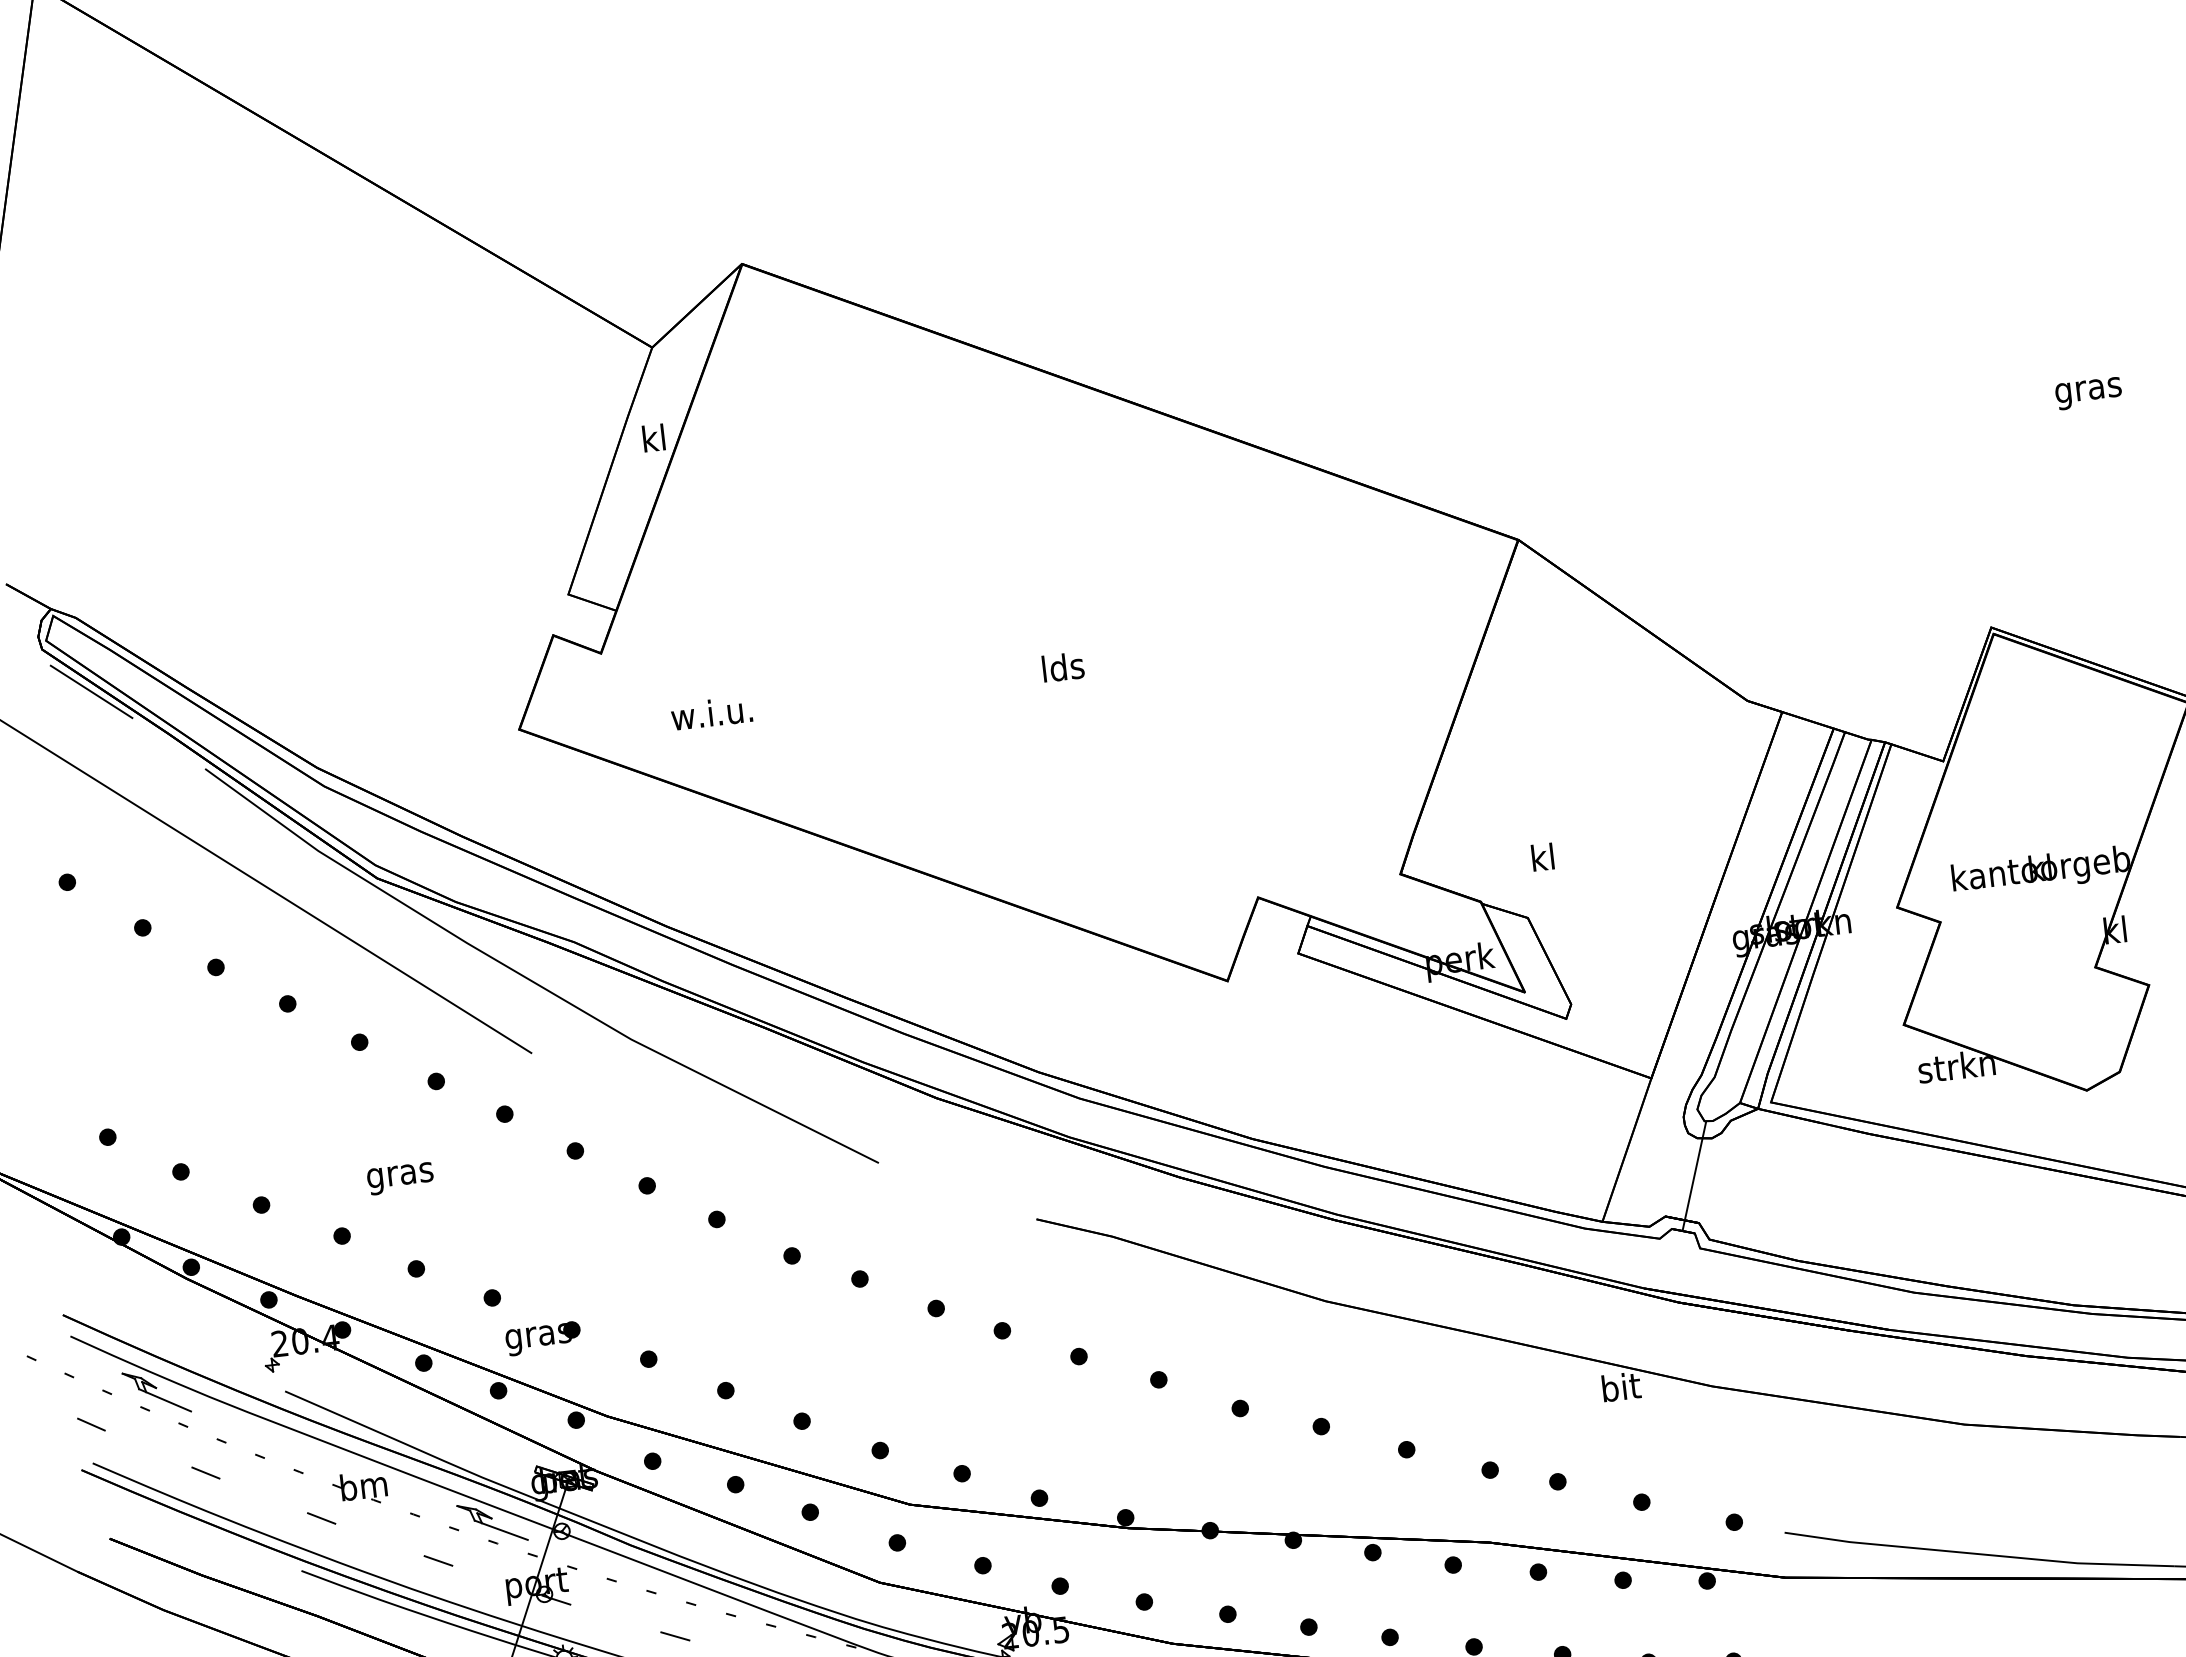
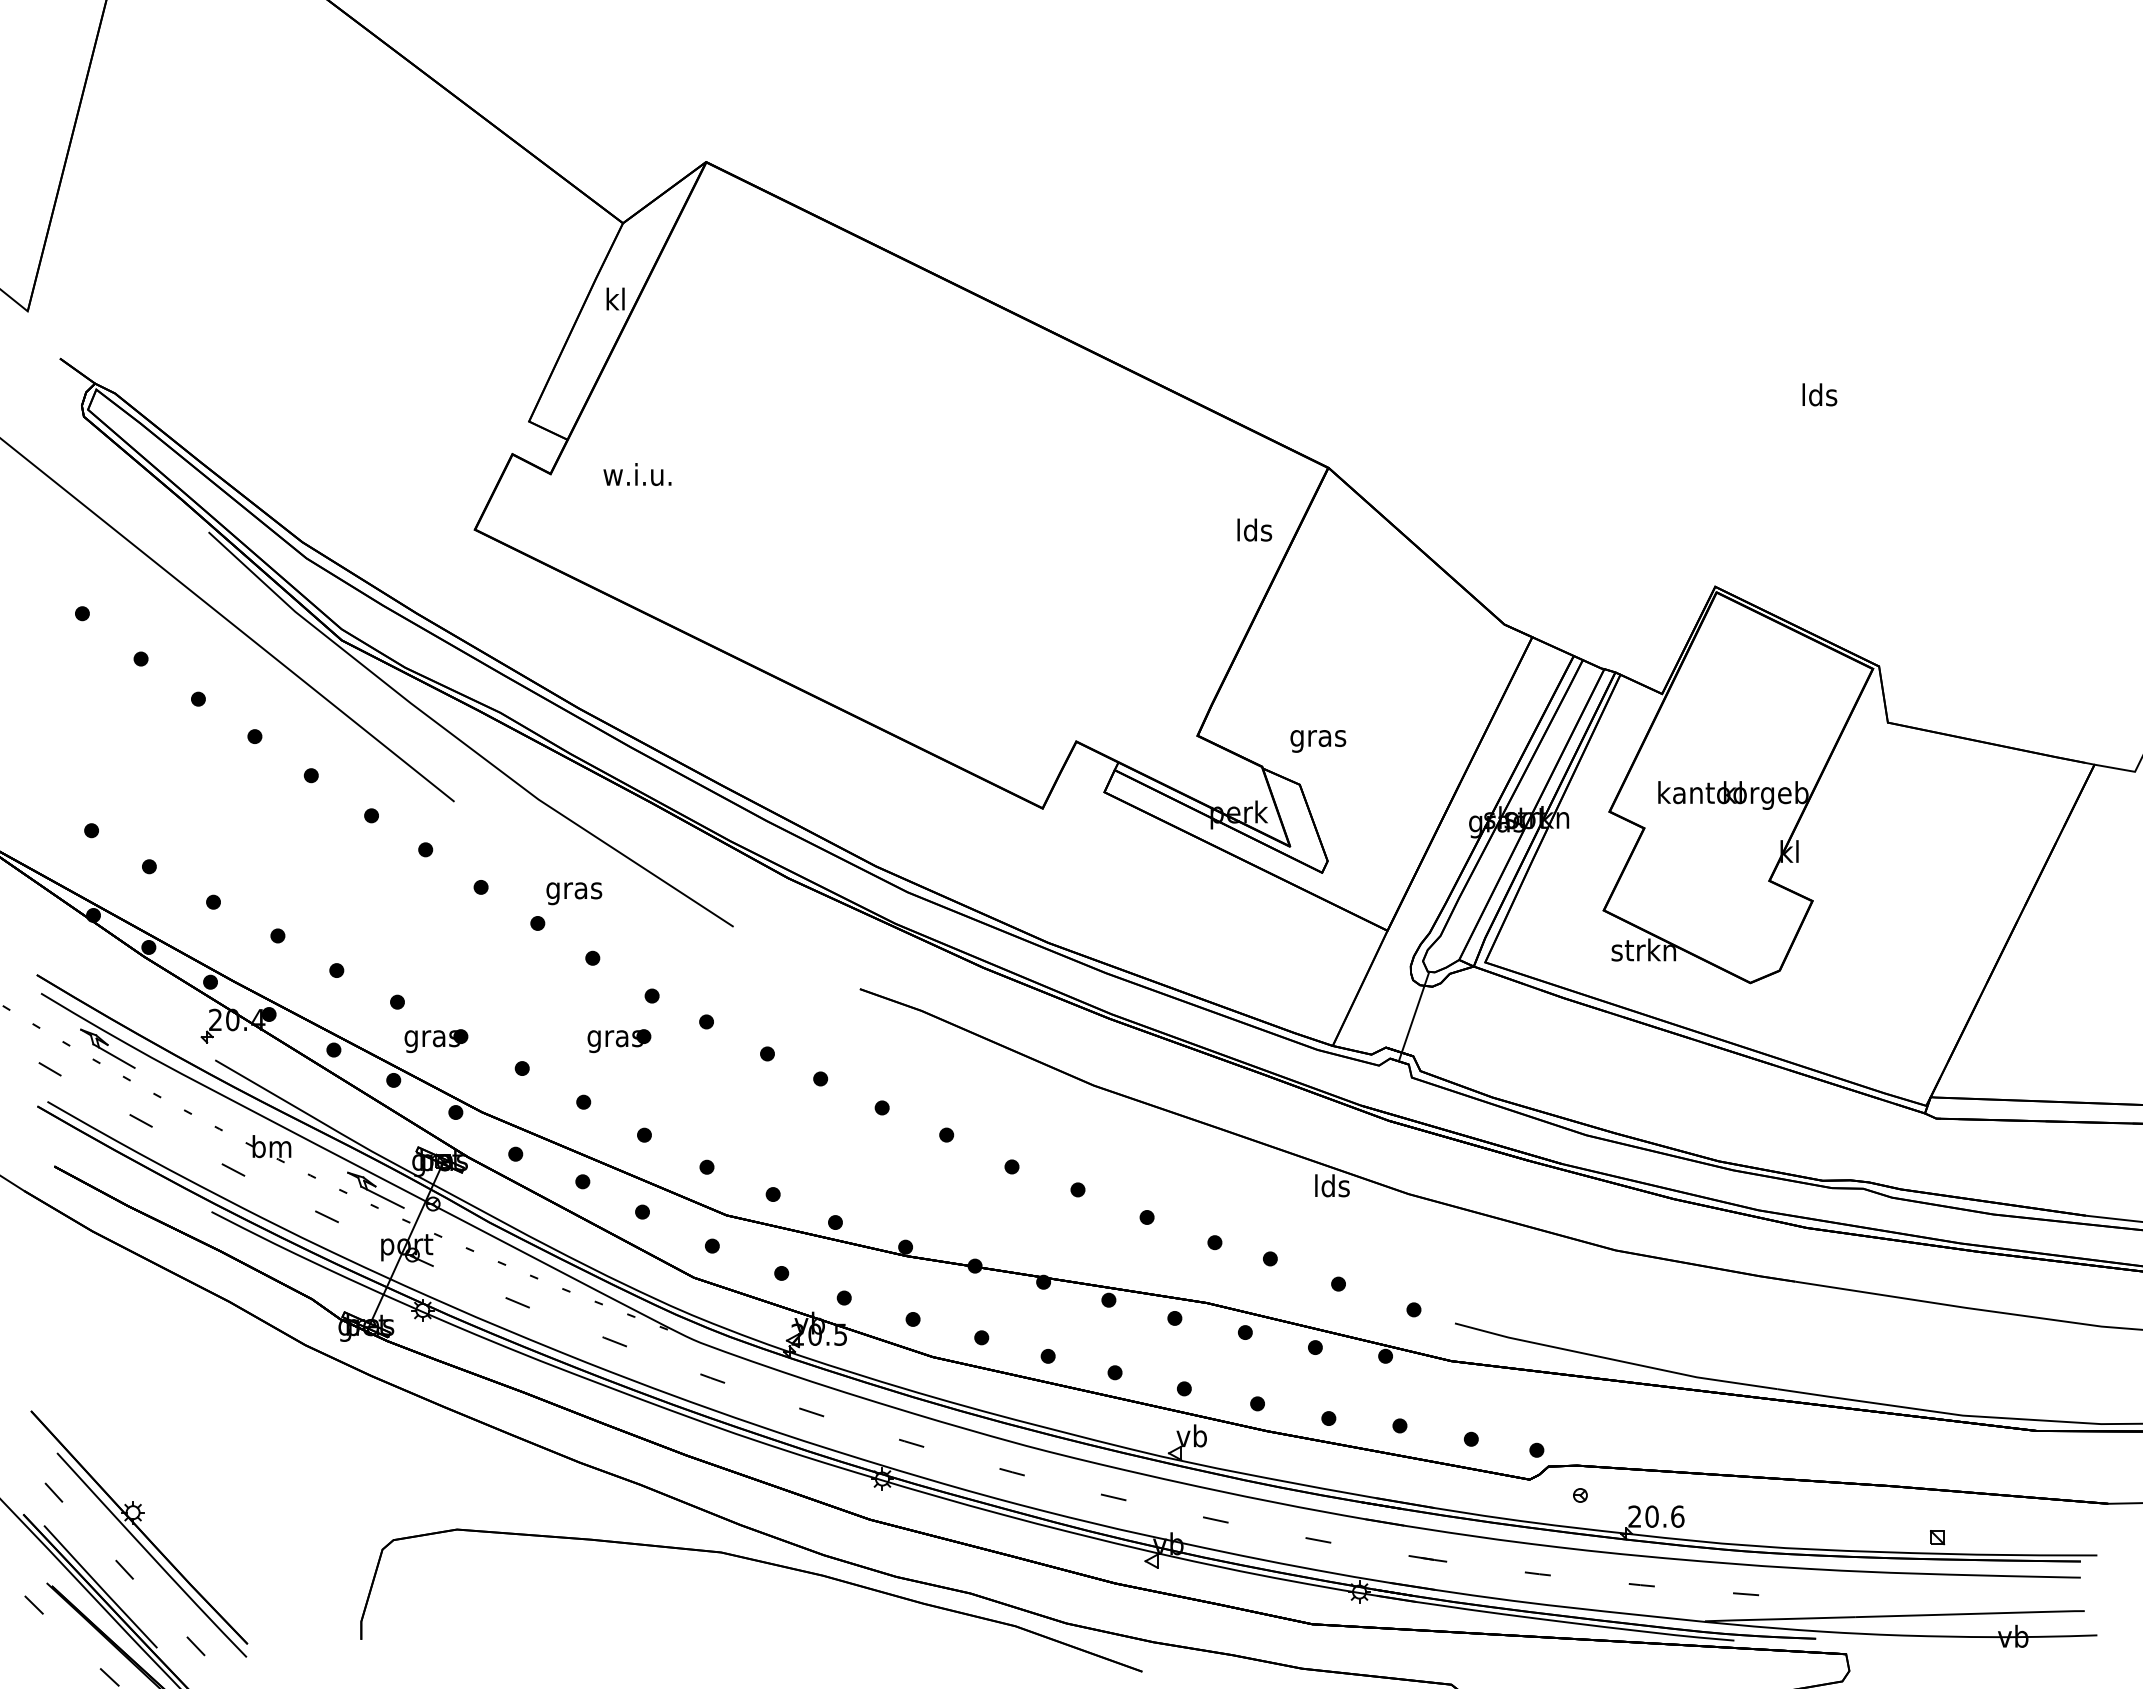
text: (2088, 389) -> (1819, 397), gras -> lds
text: (1062, 666) -> (1254, 529), moved
line: (90, 691) -> (120, 456), removed
text: (711, 713) -> (637, 474), moved
text: (1543, 860) -> (1318, 738), kl -> gras
text: (400, 1178) -> (574, 893), moved
part: (759, 1314) -> (619, 1041), added
text: (1621, 1386) -> (1332, 1185), bit -> lds

